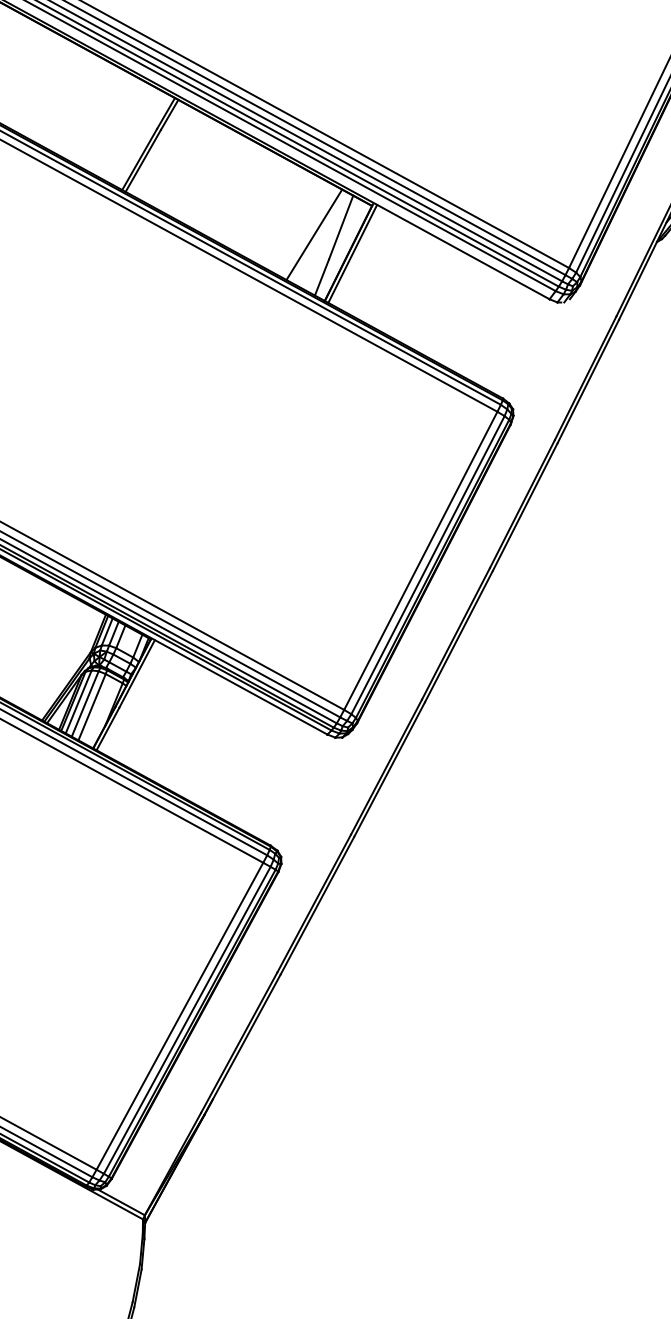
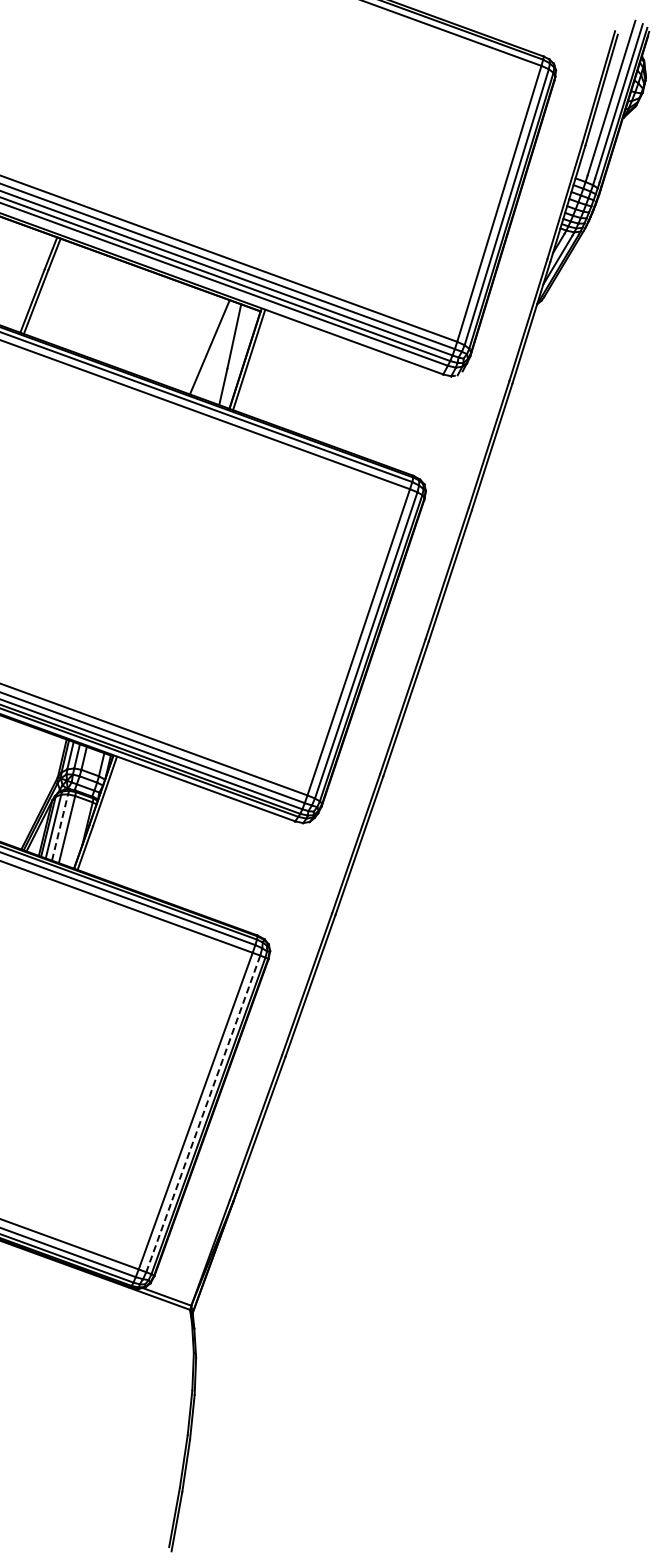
line: (85, 704) -> (60, 827), solid -> dashed
line: (187, 1020) -> (203, 1114), solid -> dashed

